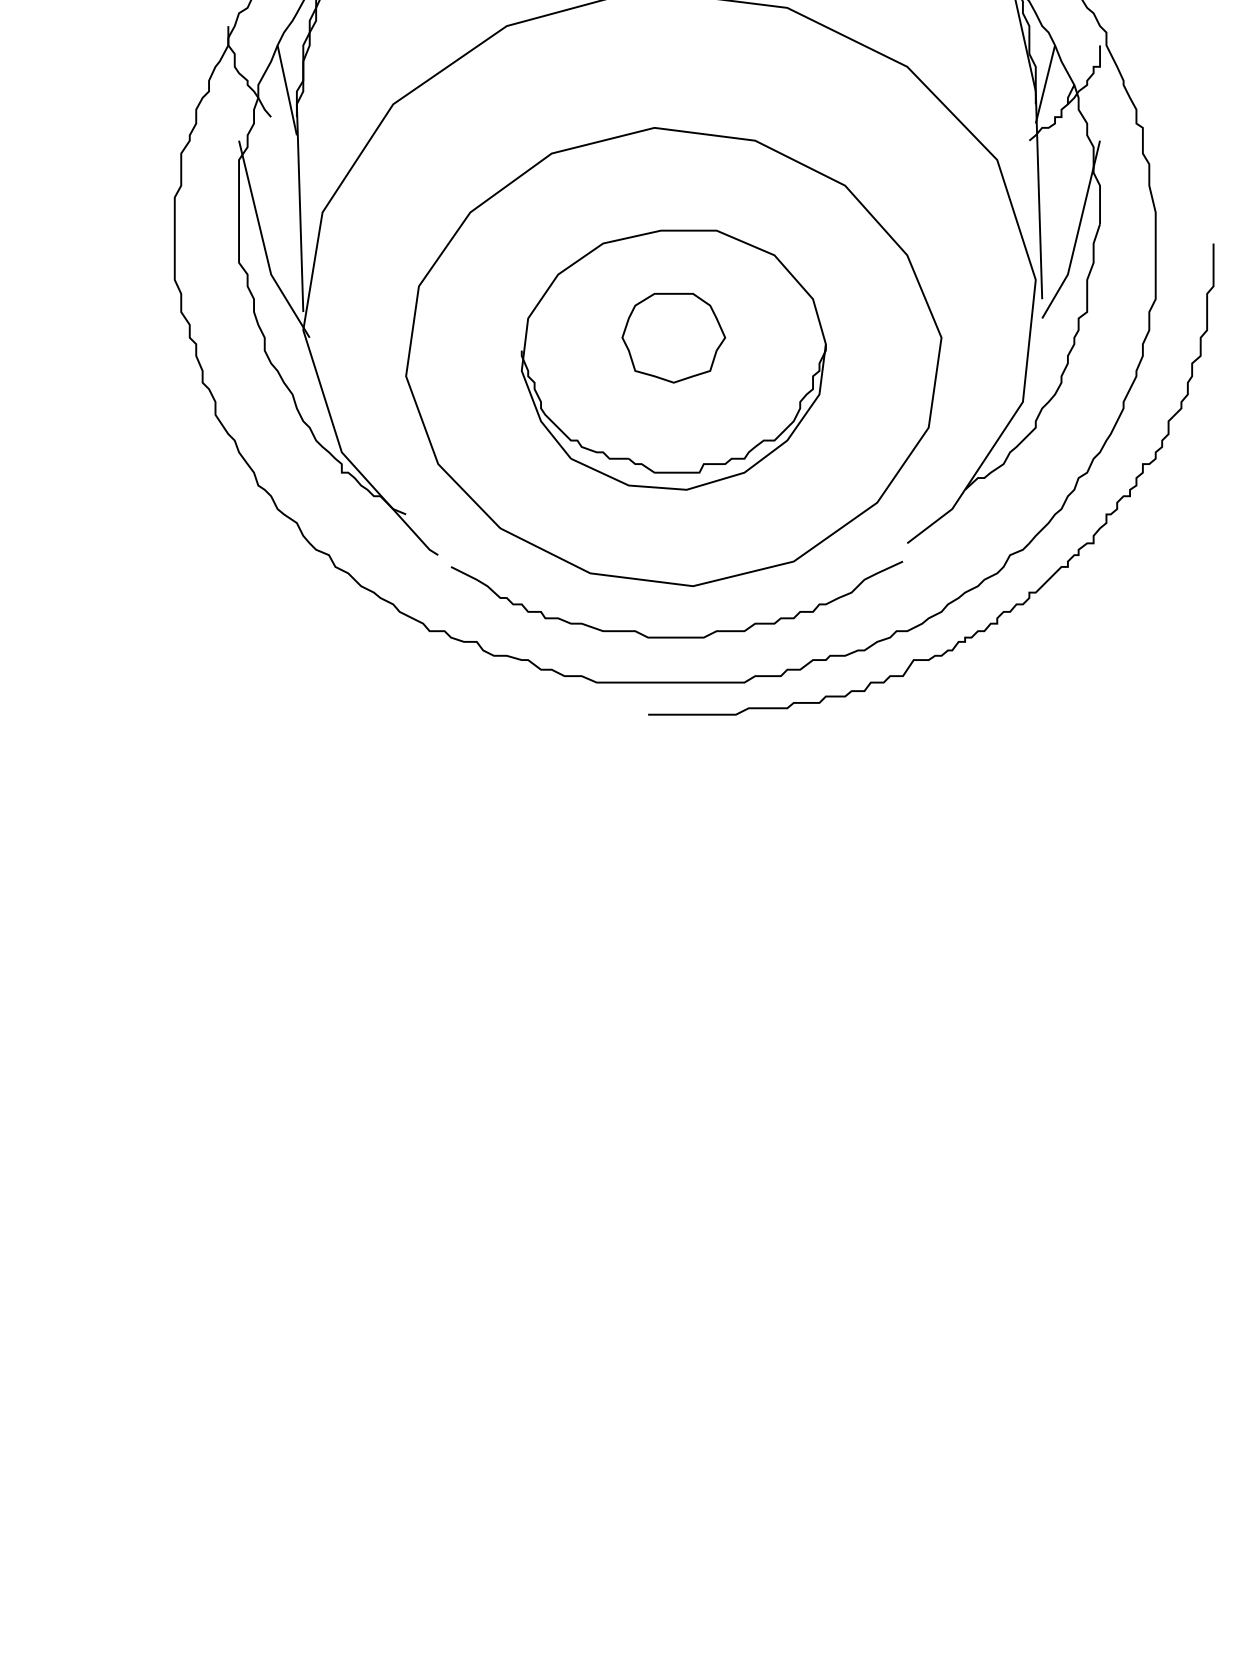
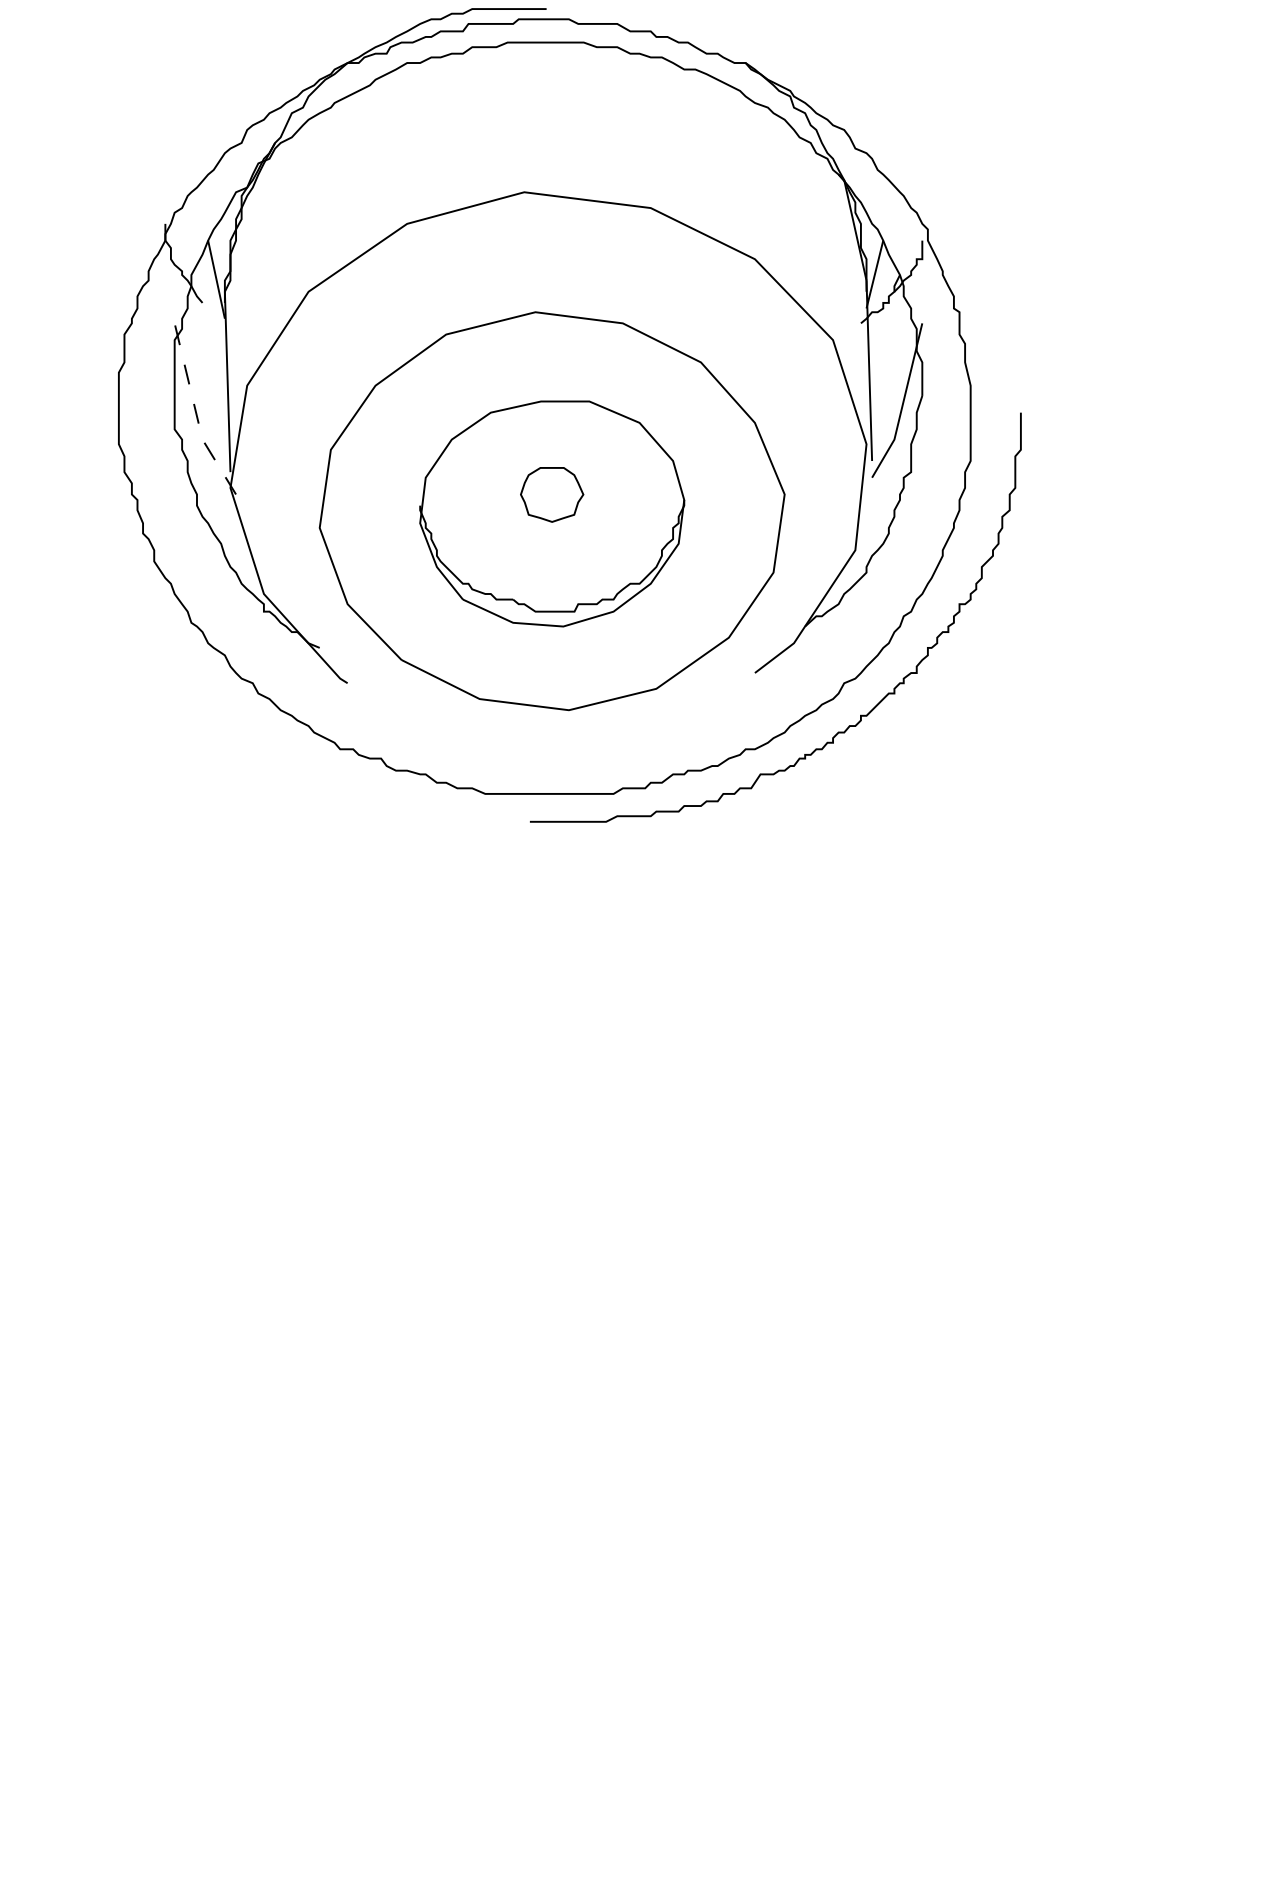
line: (264, 244) -> (196, 413), solid -> dashed
part: (673, 337) -> (551, 494), size x0.7
curve: (676, 637) -> (554, 754), removed

